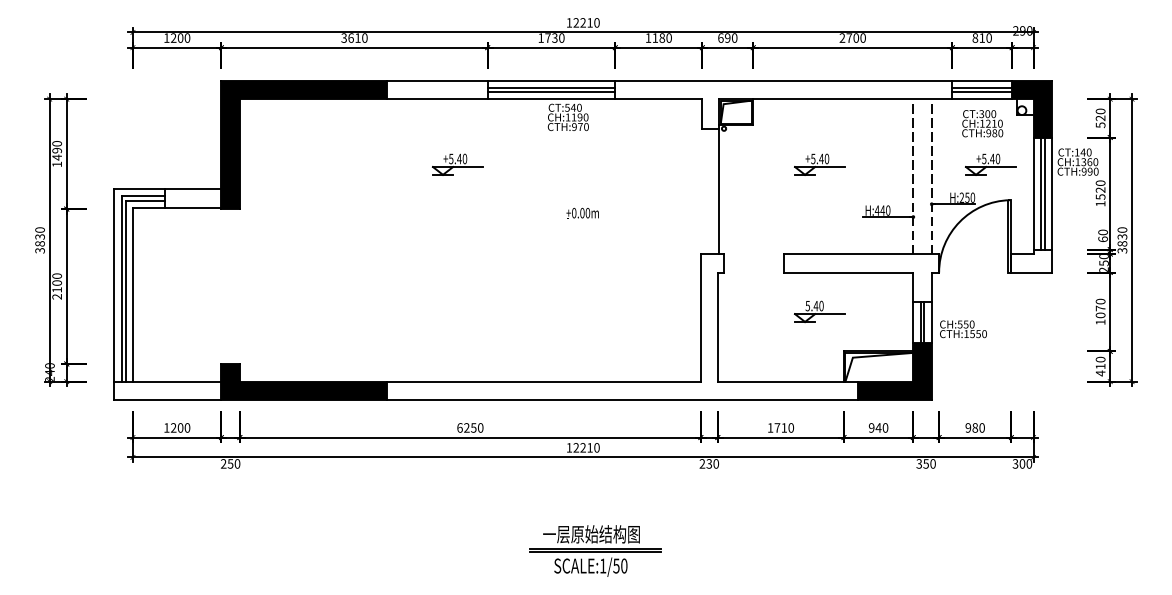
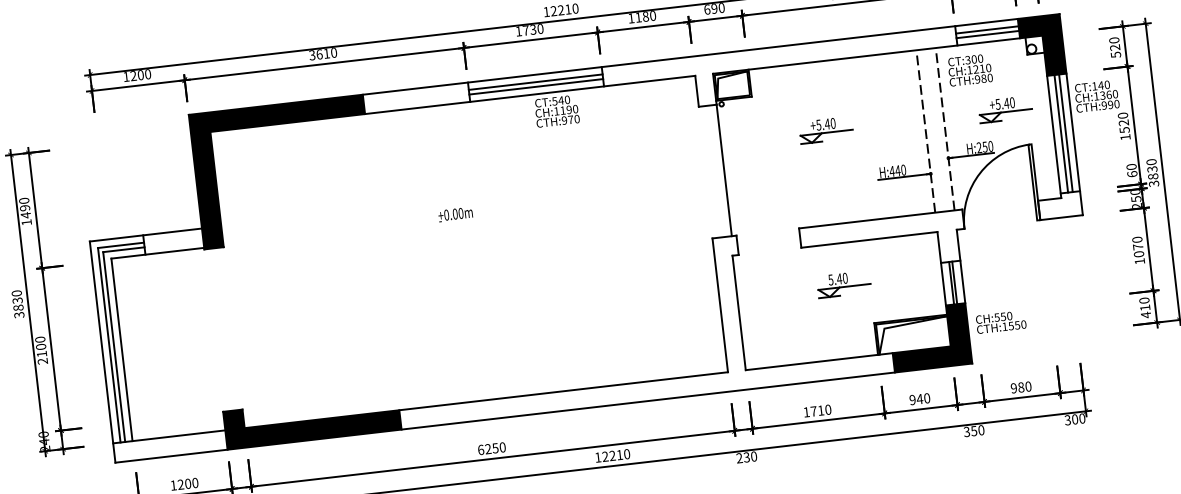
text: (982, 123) -> (969, 69), moved
part: (457, 164) -> (446, 174), removed
text: (582, 212) -> (455, 213), moved
text: (963, 329) -> (1001, 322), moved

